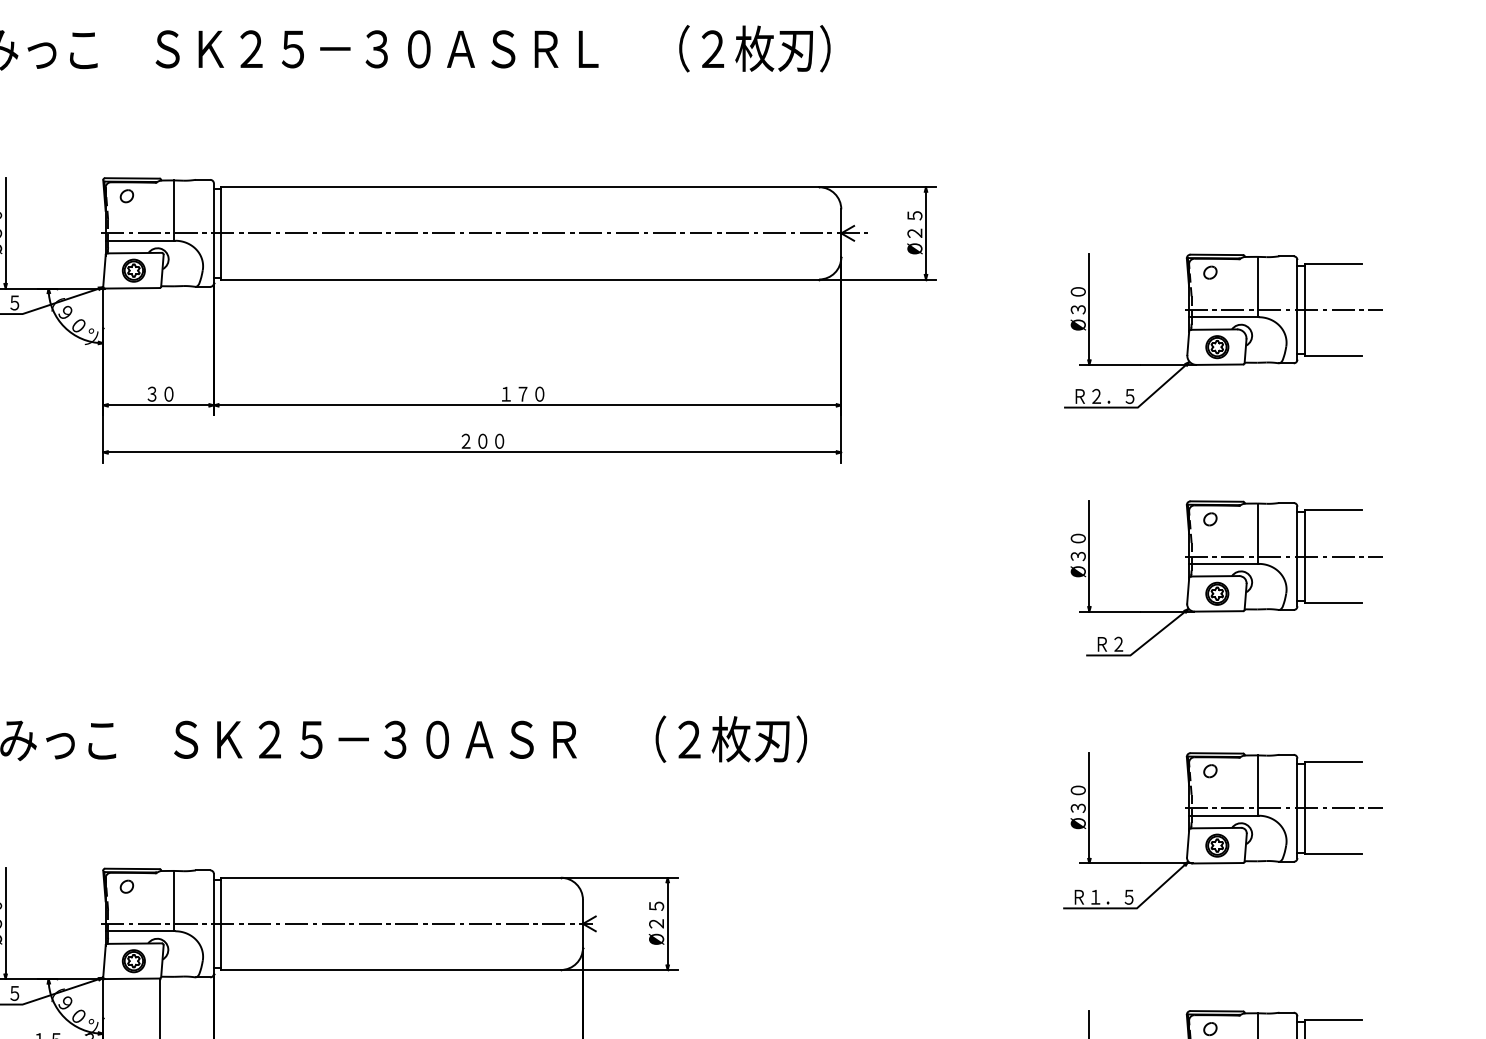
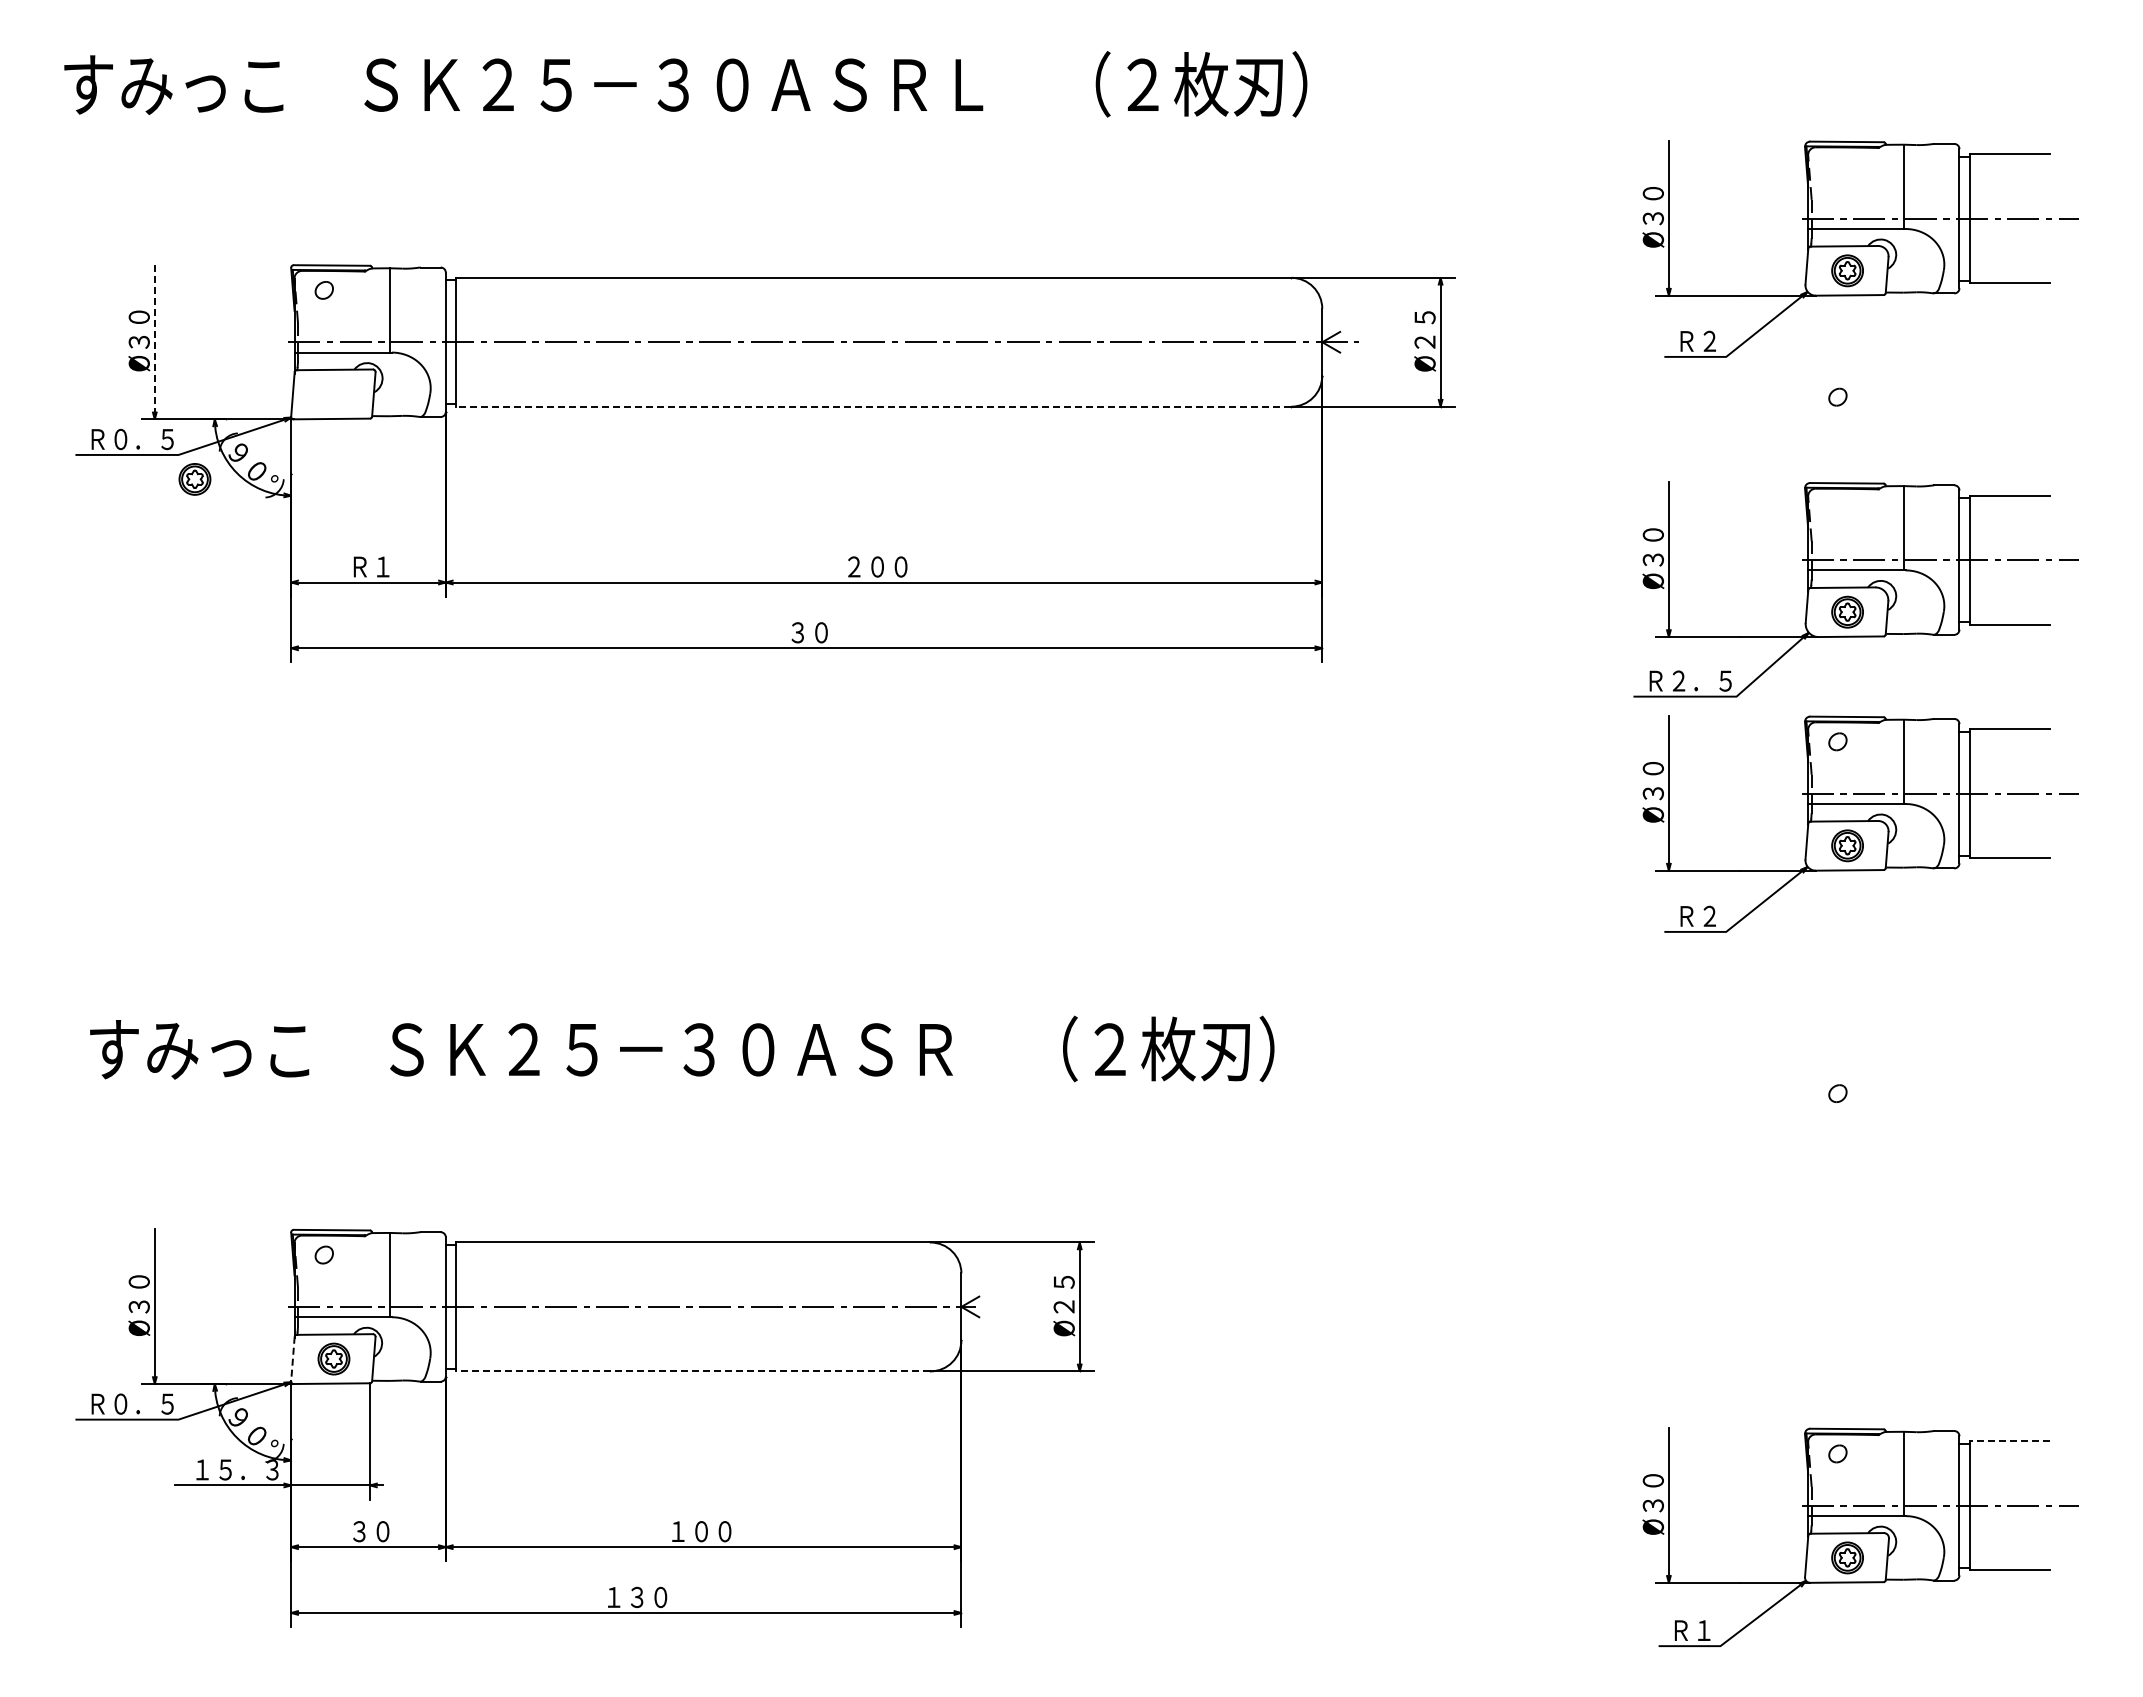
part: (1226, 166) -> (1860, 248), added
line: (5, 233) -> (154, 342), solid -> dashed
part: (133, 270) -> (194, 479), moved
line: (520, 279) -> (873, 406), solid -> dashed
part: (1222, 330) -> (1855, 589), moved
text: (160, 393) -> (371, 566), ３０ -> Ｒ１
text: (514, 393) -> (865, 566), １７０ -> ２００
text: (482, 441) -> (821, 632), ２００ -> ３０
part: (1222, 830) -> (1855, 1176), removed
line: (104, 961) -> (292, 1359), solid -> dashed
line: (390, 970) -> (692, 1371), solid -> dashed
line: (1333, 1020) -> (2009, 1441), solid -> dashed

